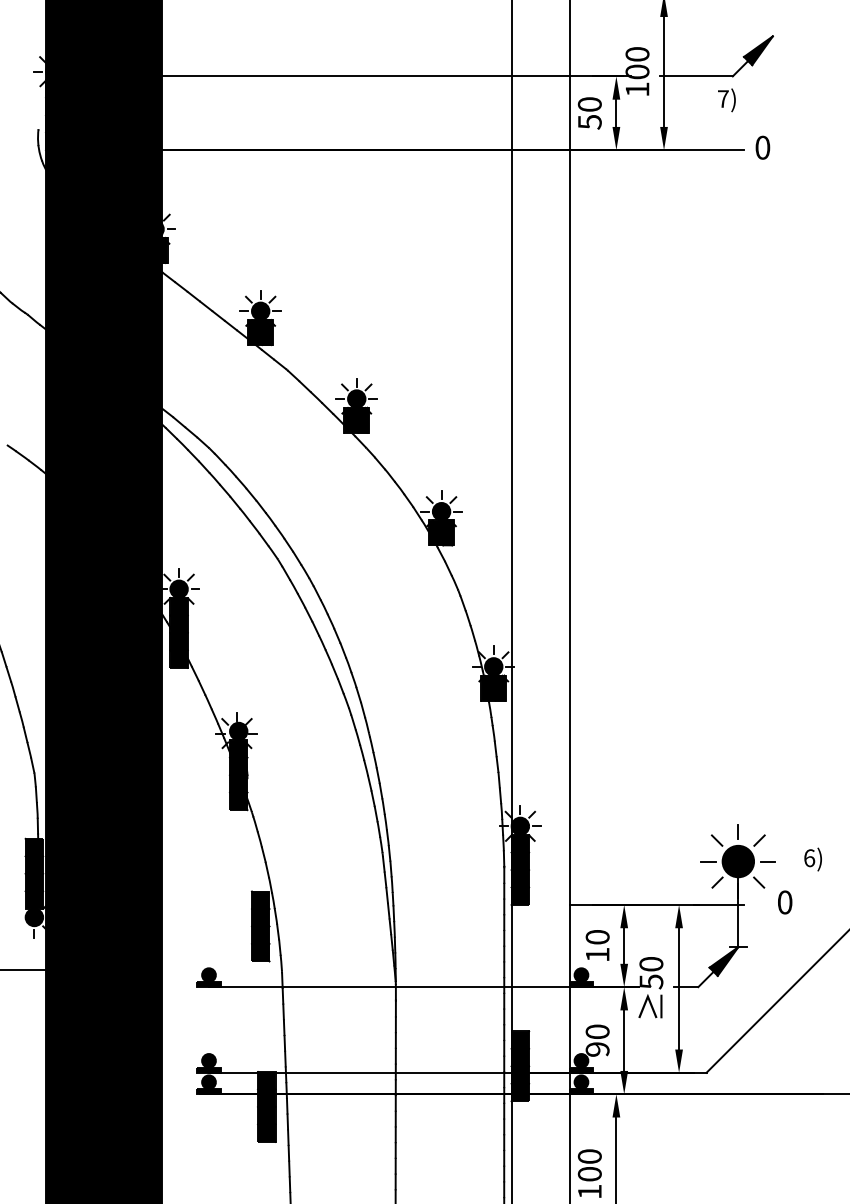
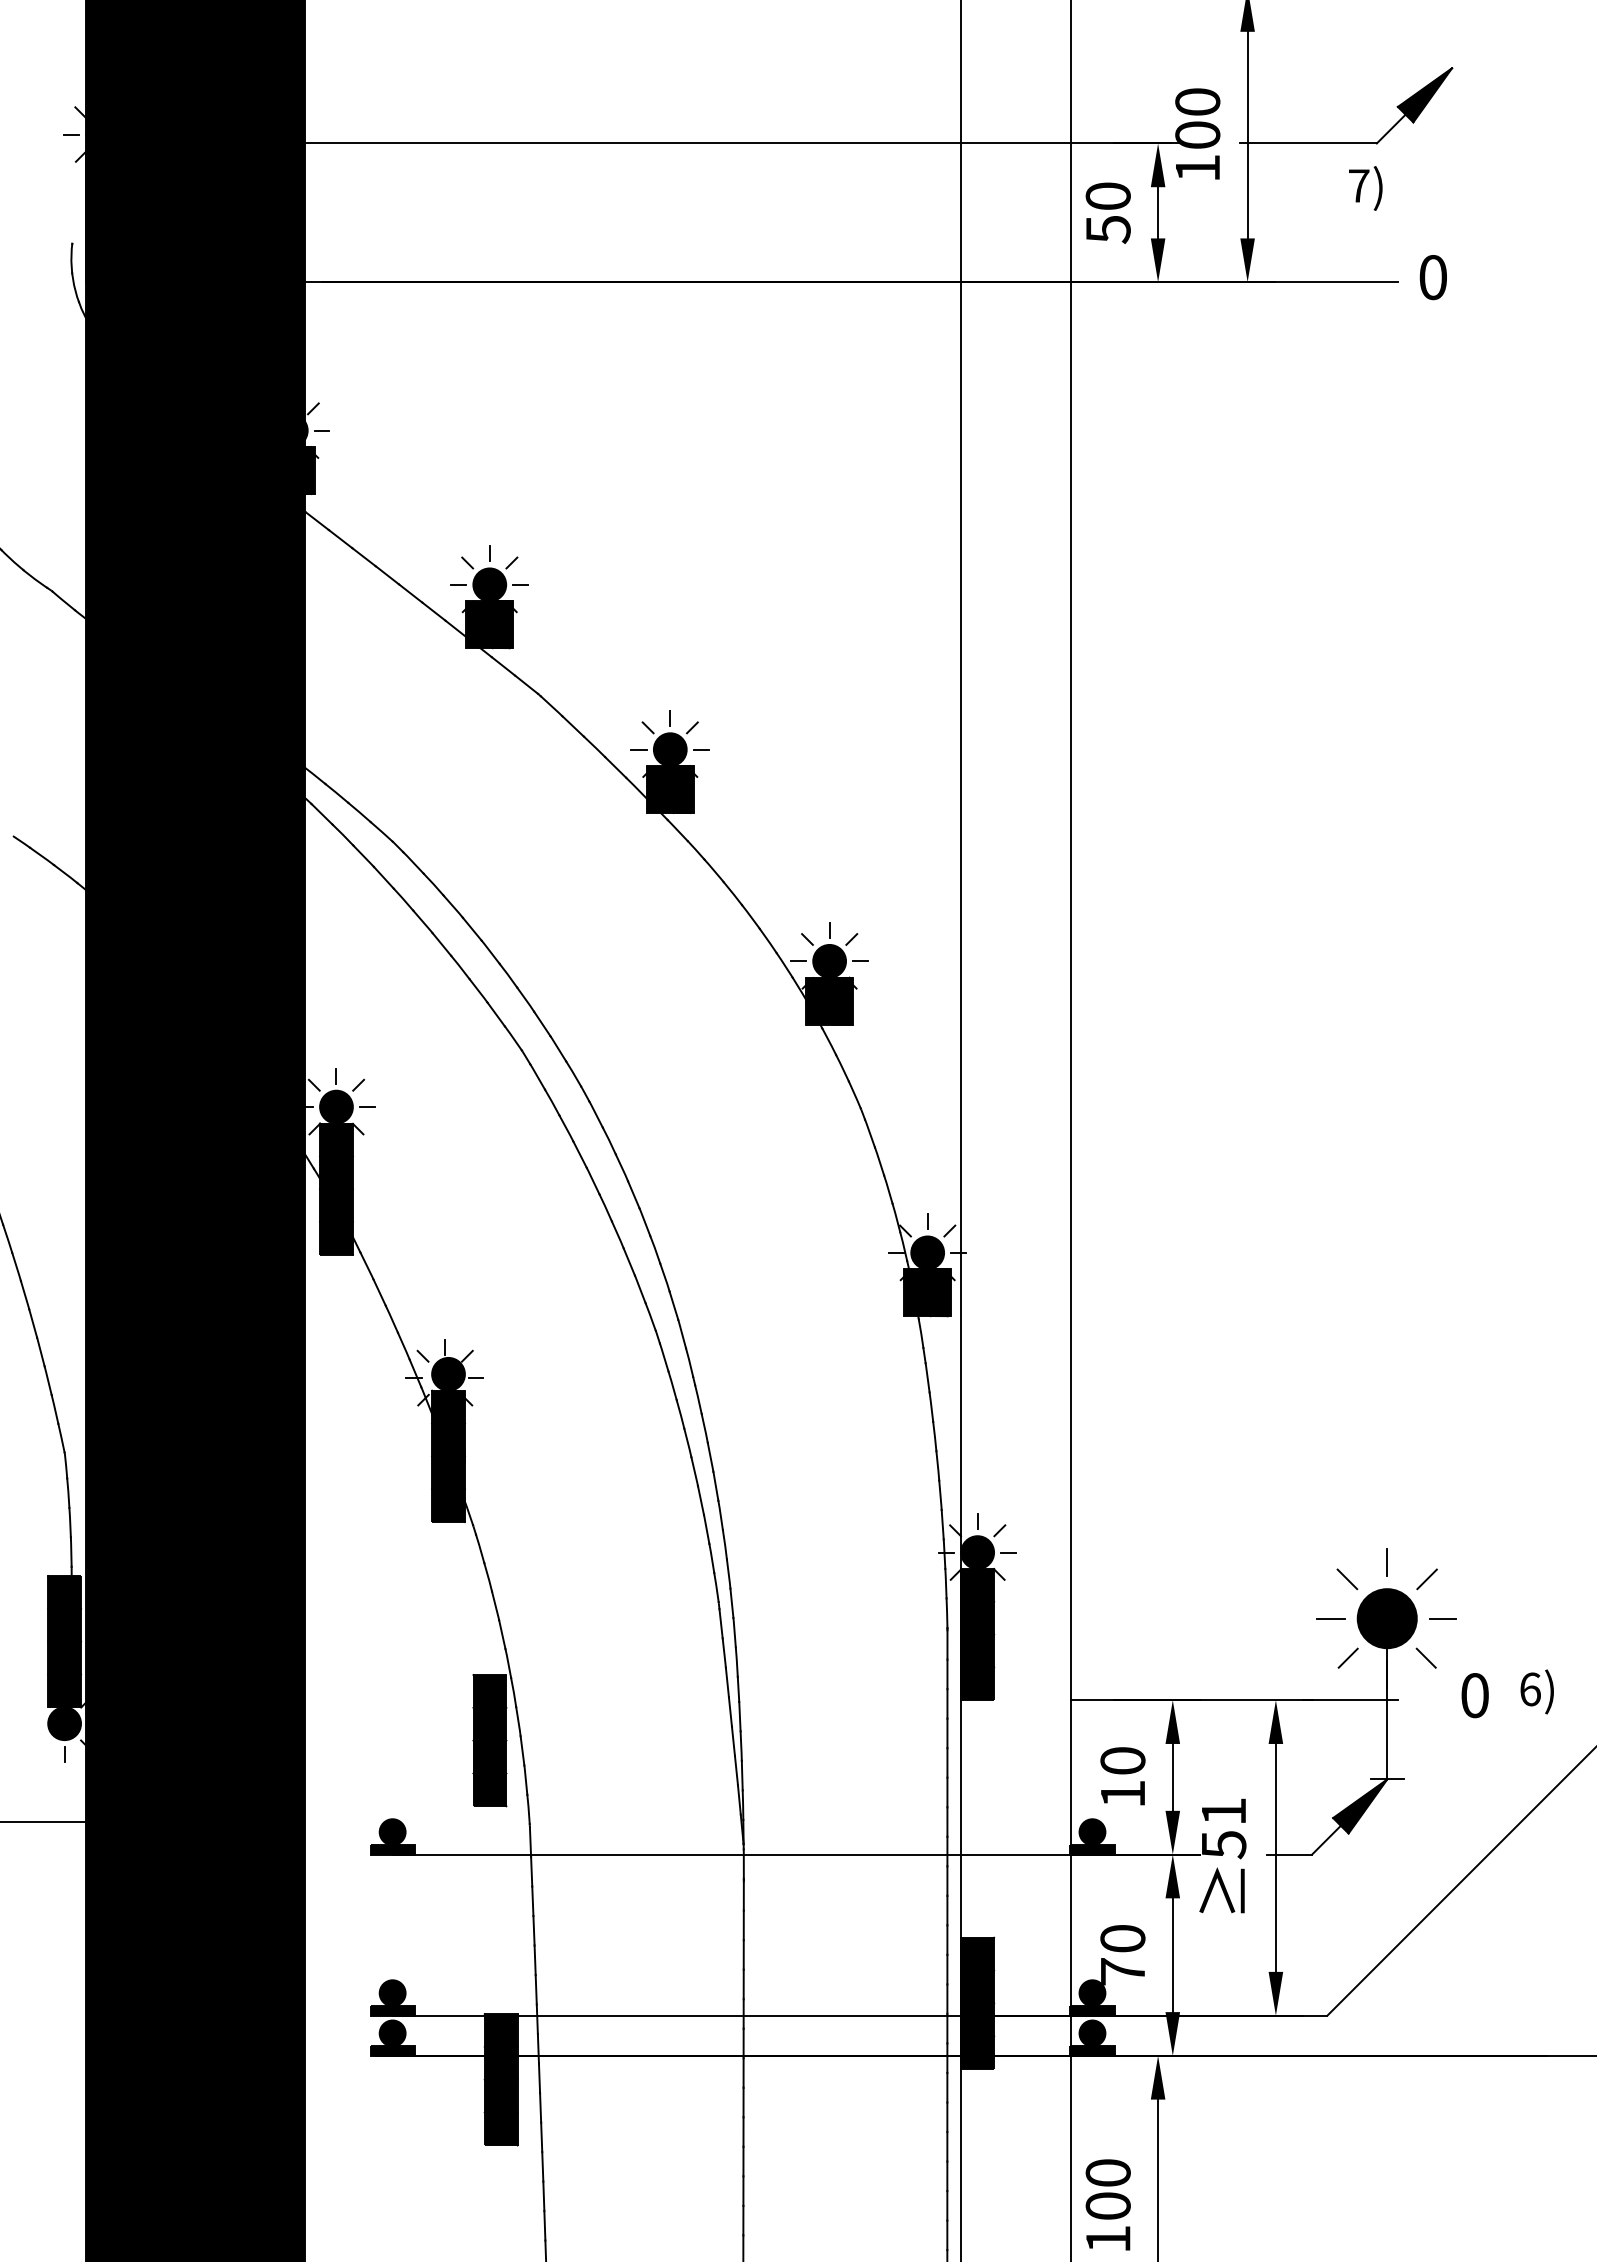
text: (812, 859) -> (1535, 1691), moved
text: (651, 964) -> (1224, 1812), 50 -> 51
text: (597, 1049) -> (1122, 1971), 90 -> 70

